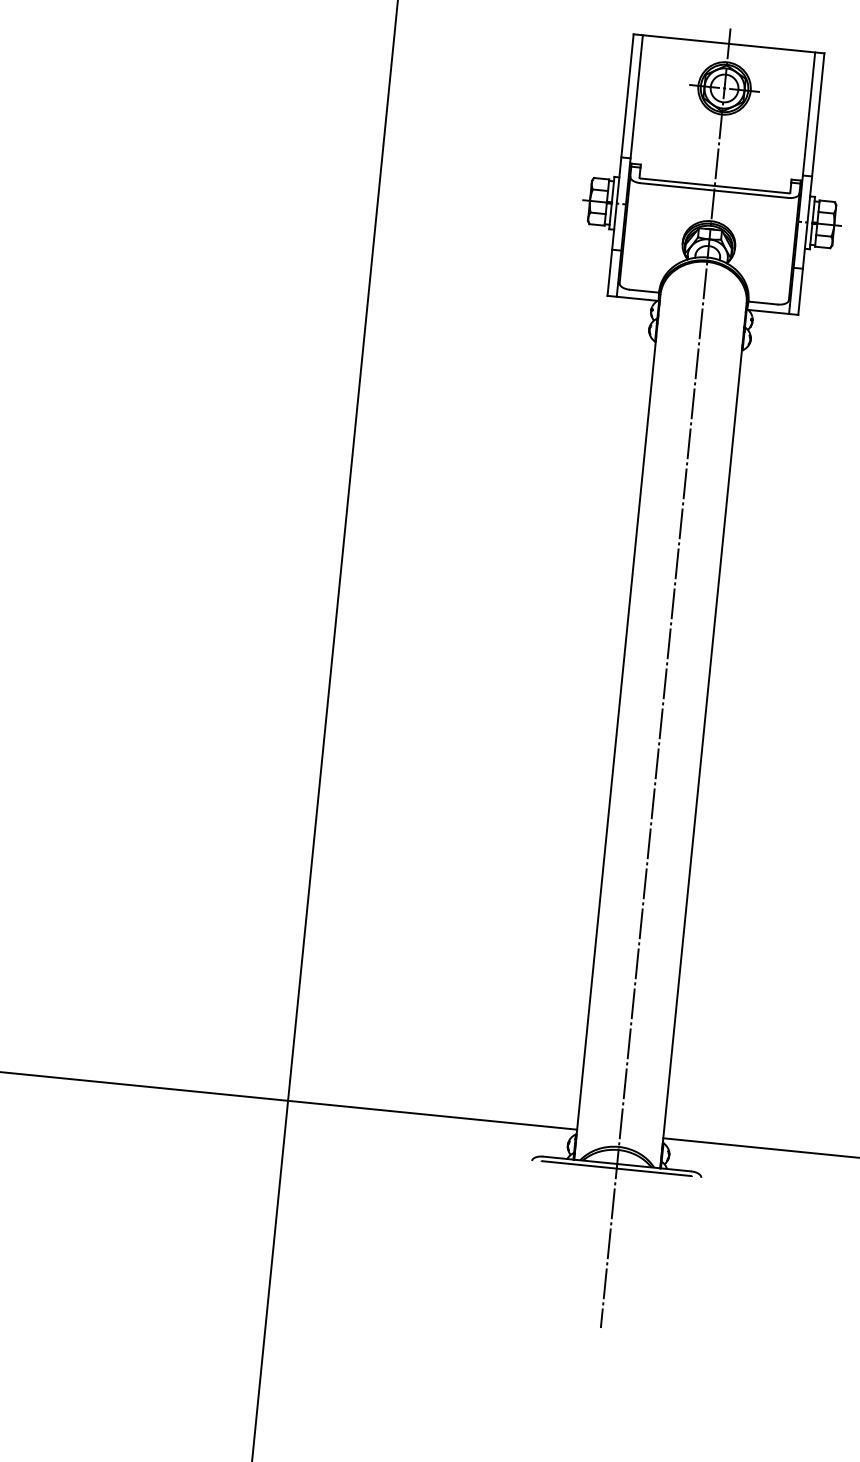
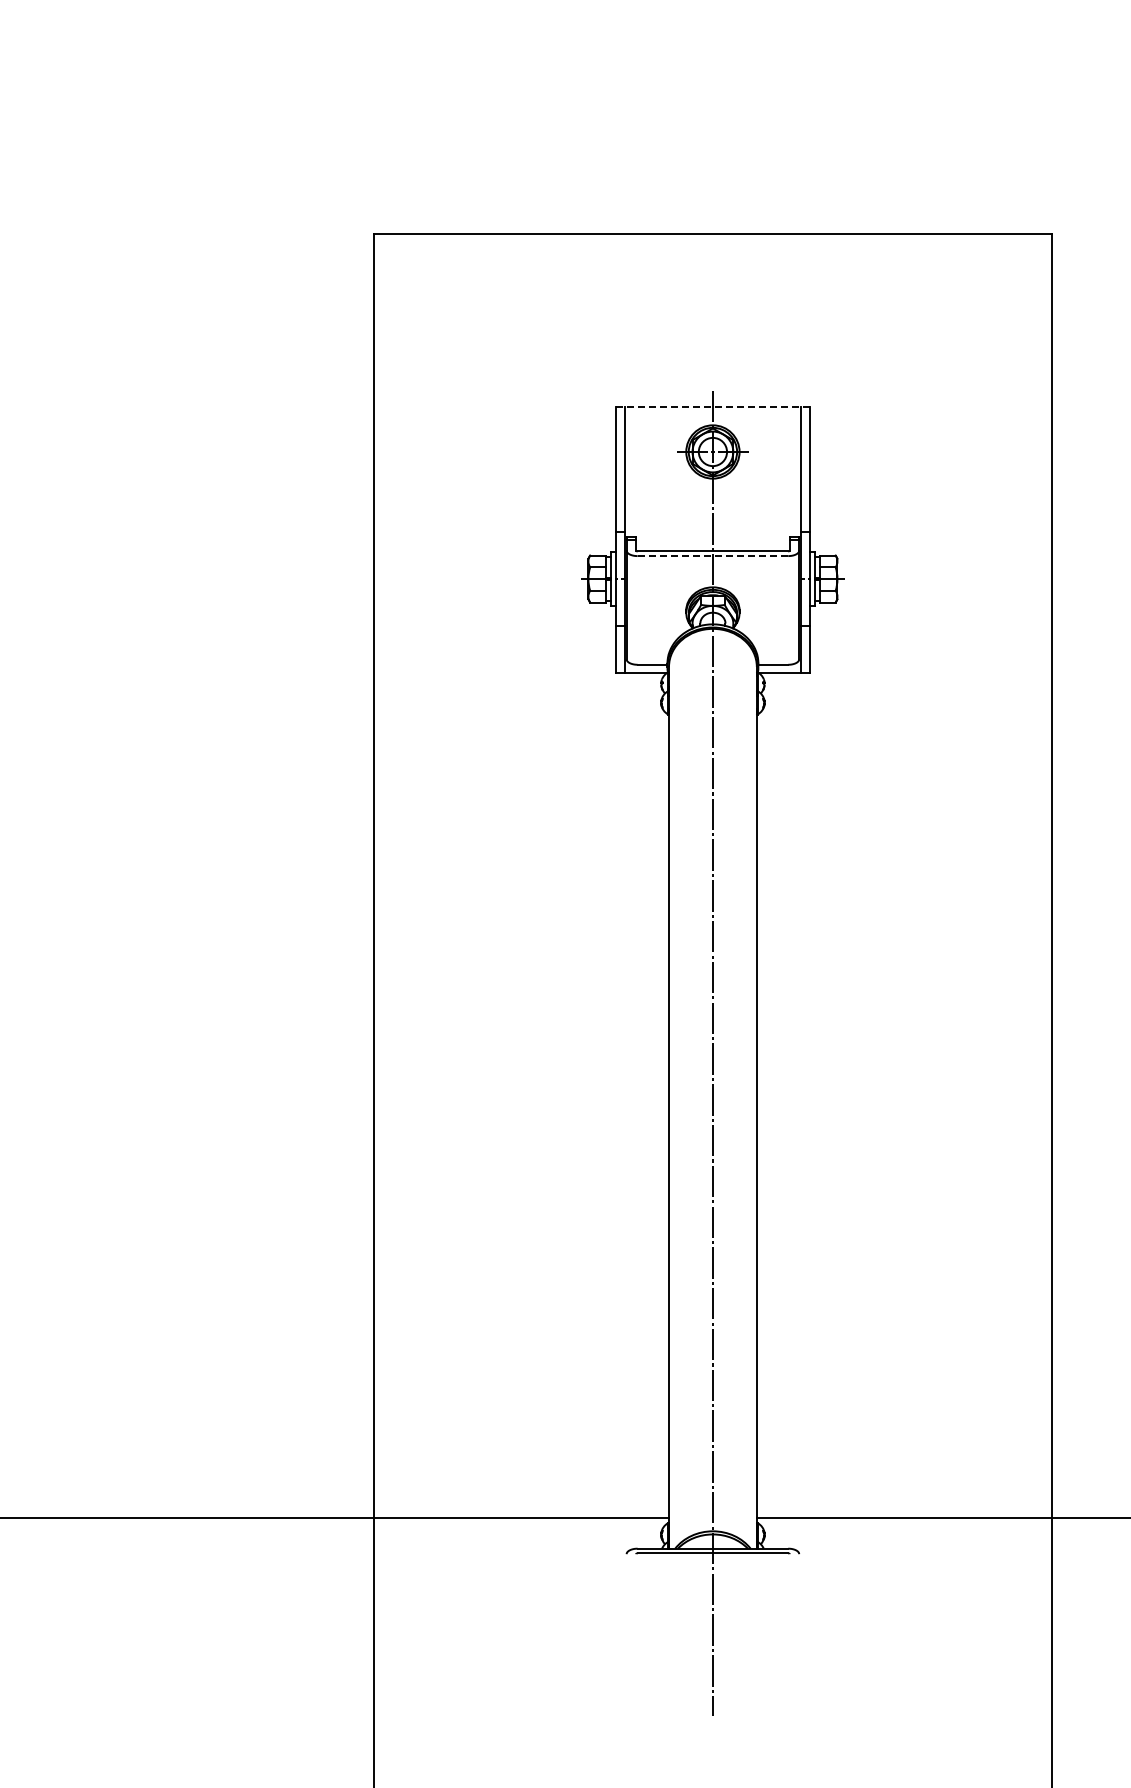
line: (729, 43) -> (713, 406), solid -> dashed
line: (714, 191) -> (713, 556), solid -> dashed

